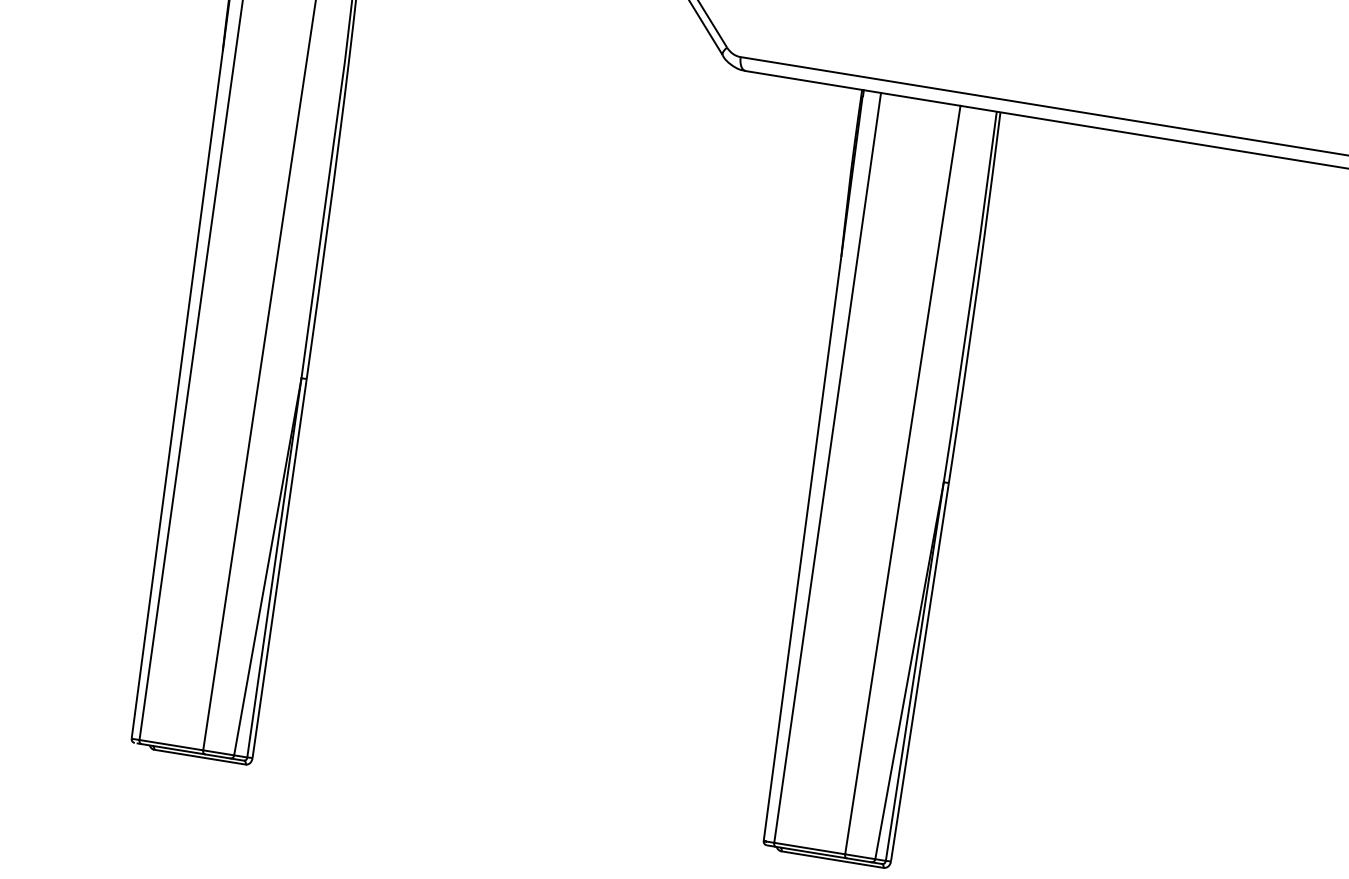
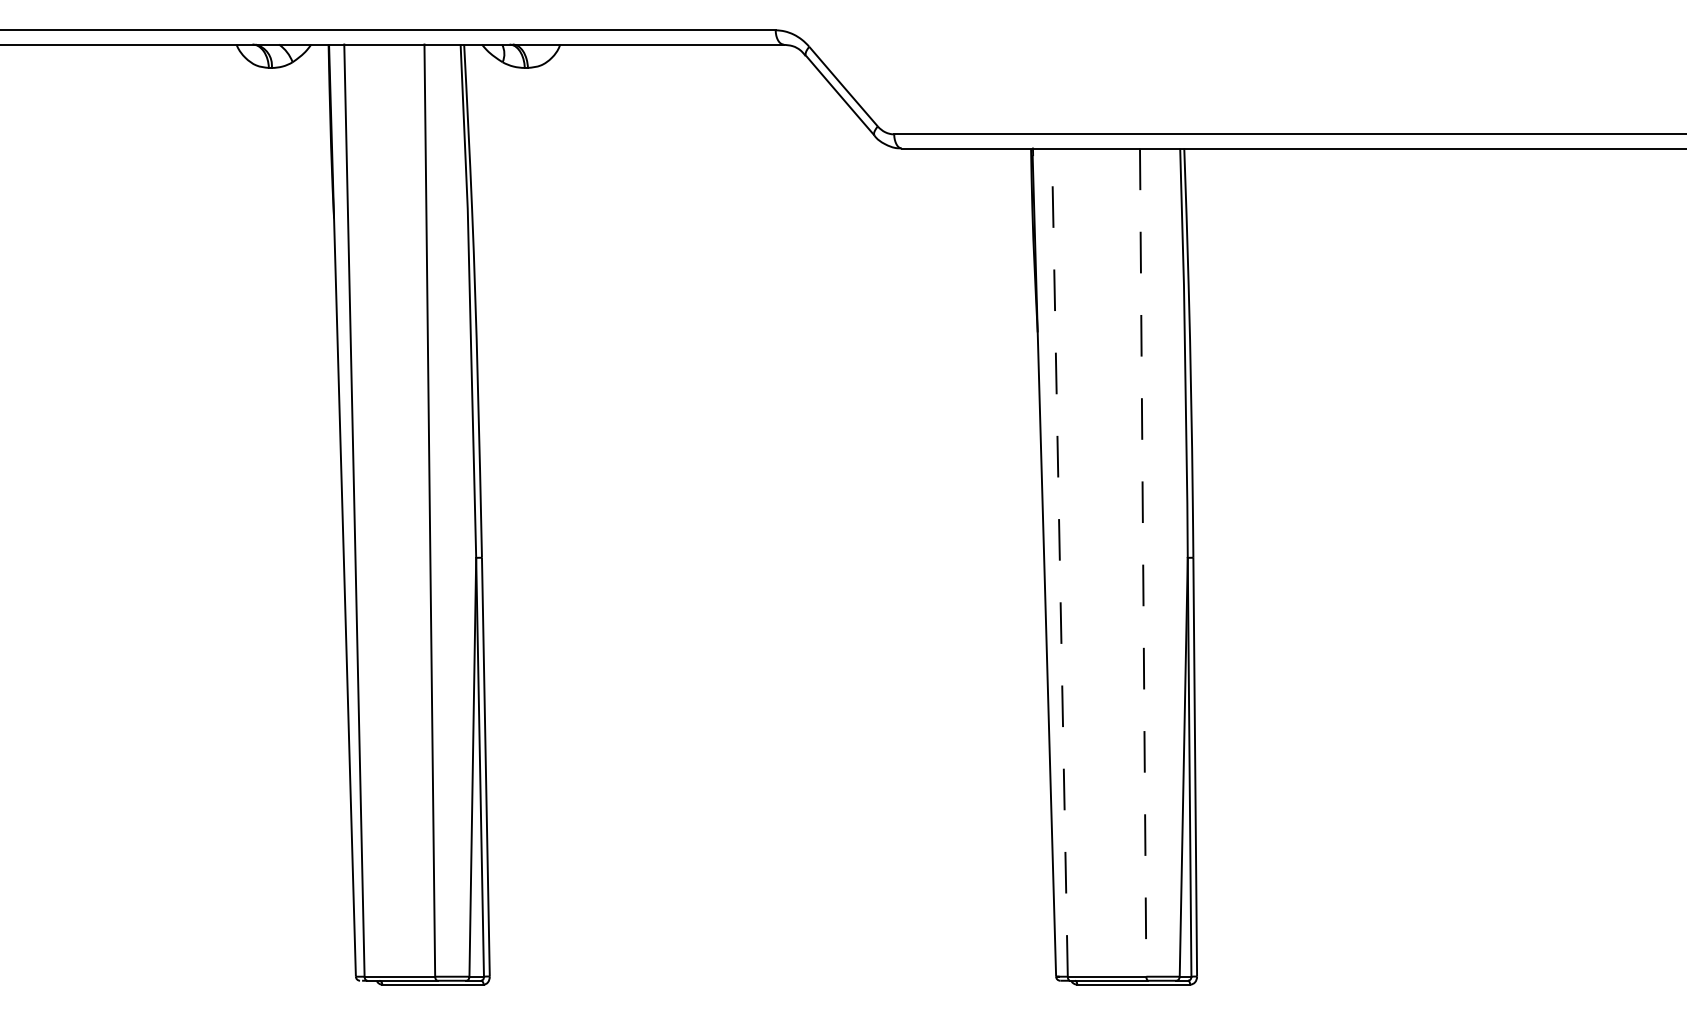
line: (827, 467) -> (1059, 562), solid -> dashed
line: (903, 480) -> (1143, 563), solid -> dashed

